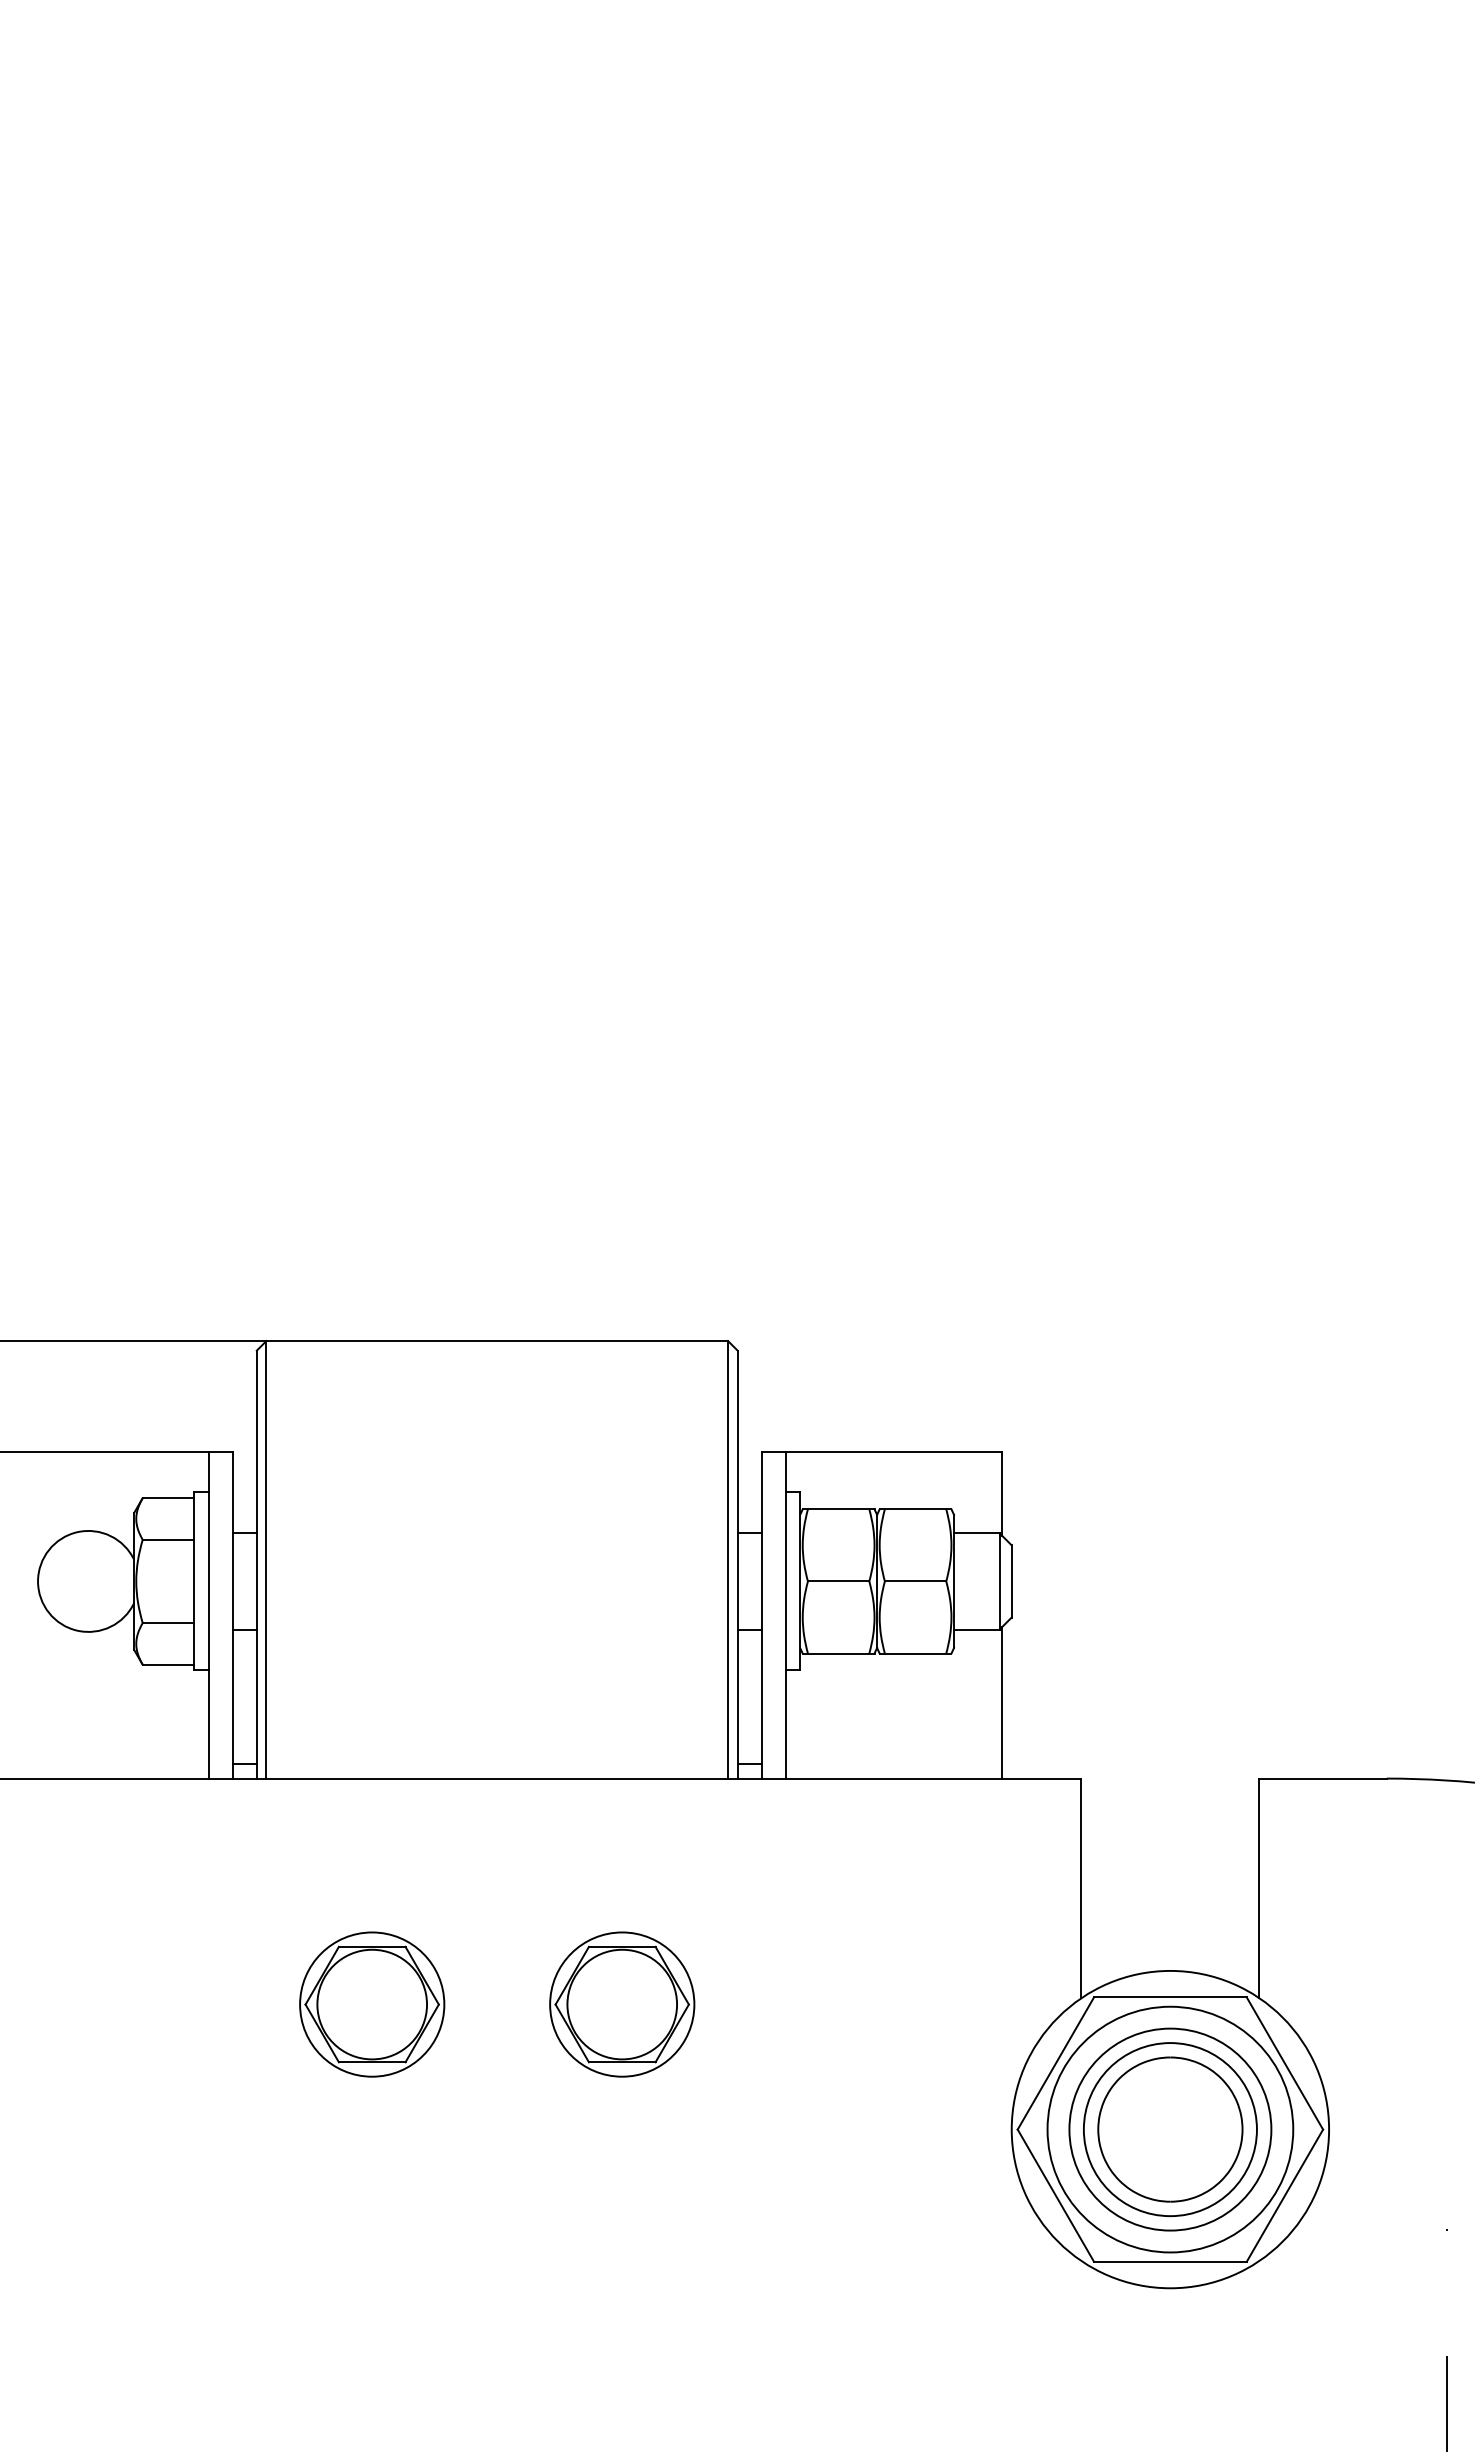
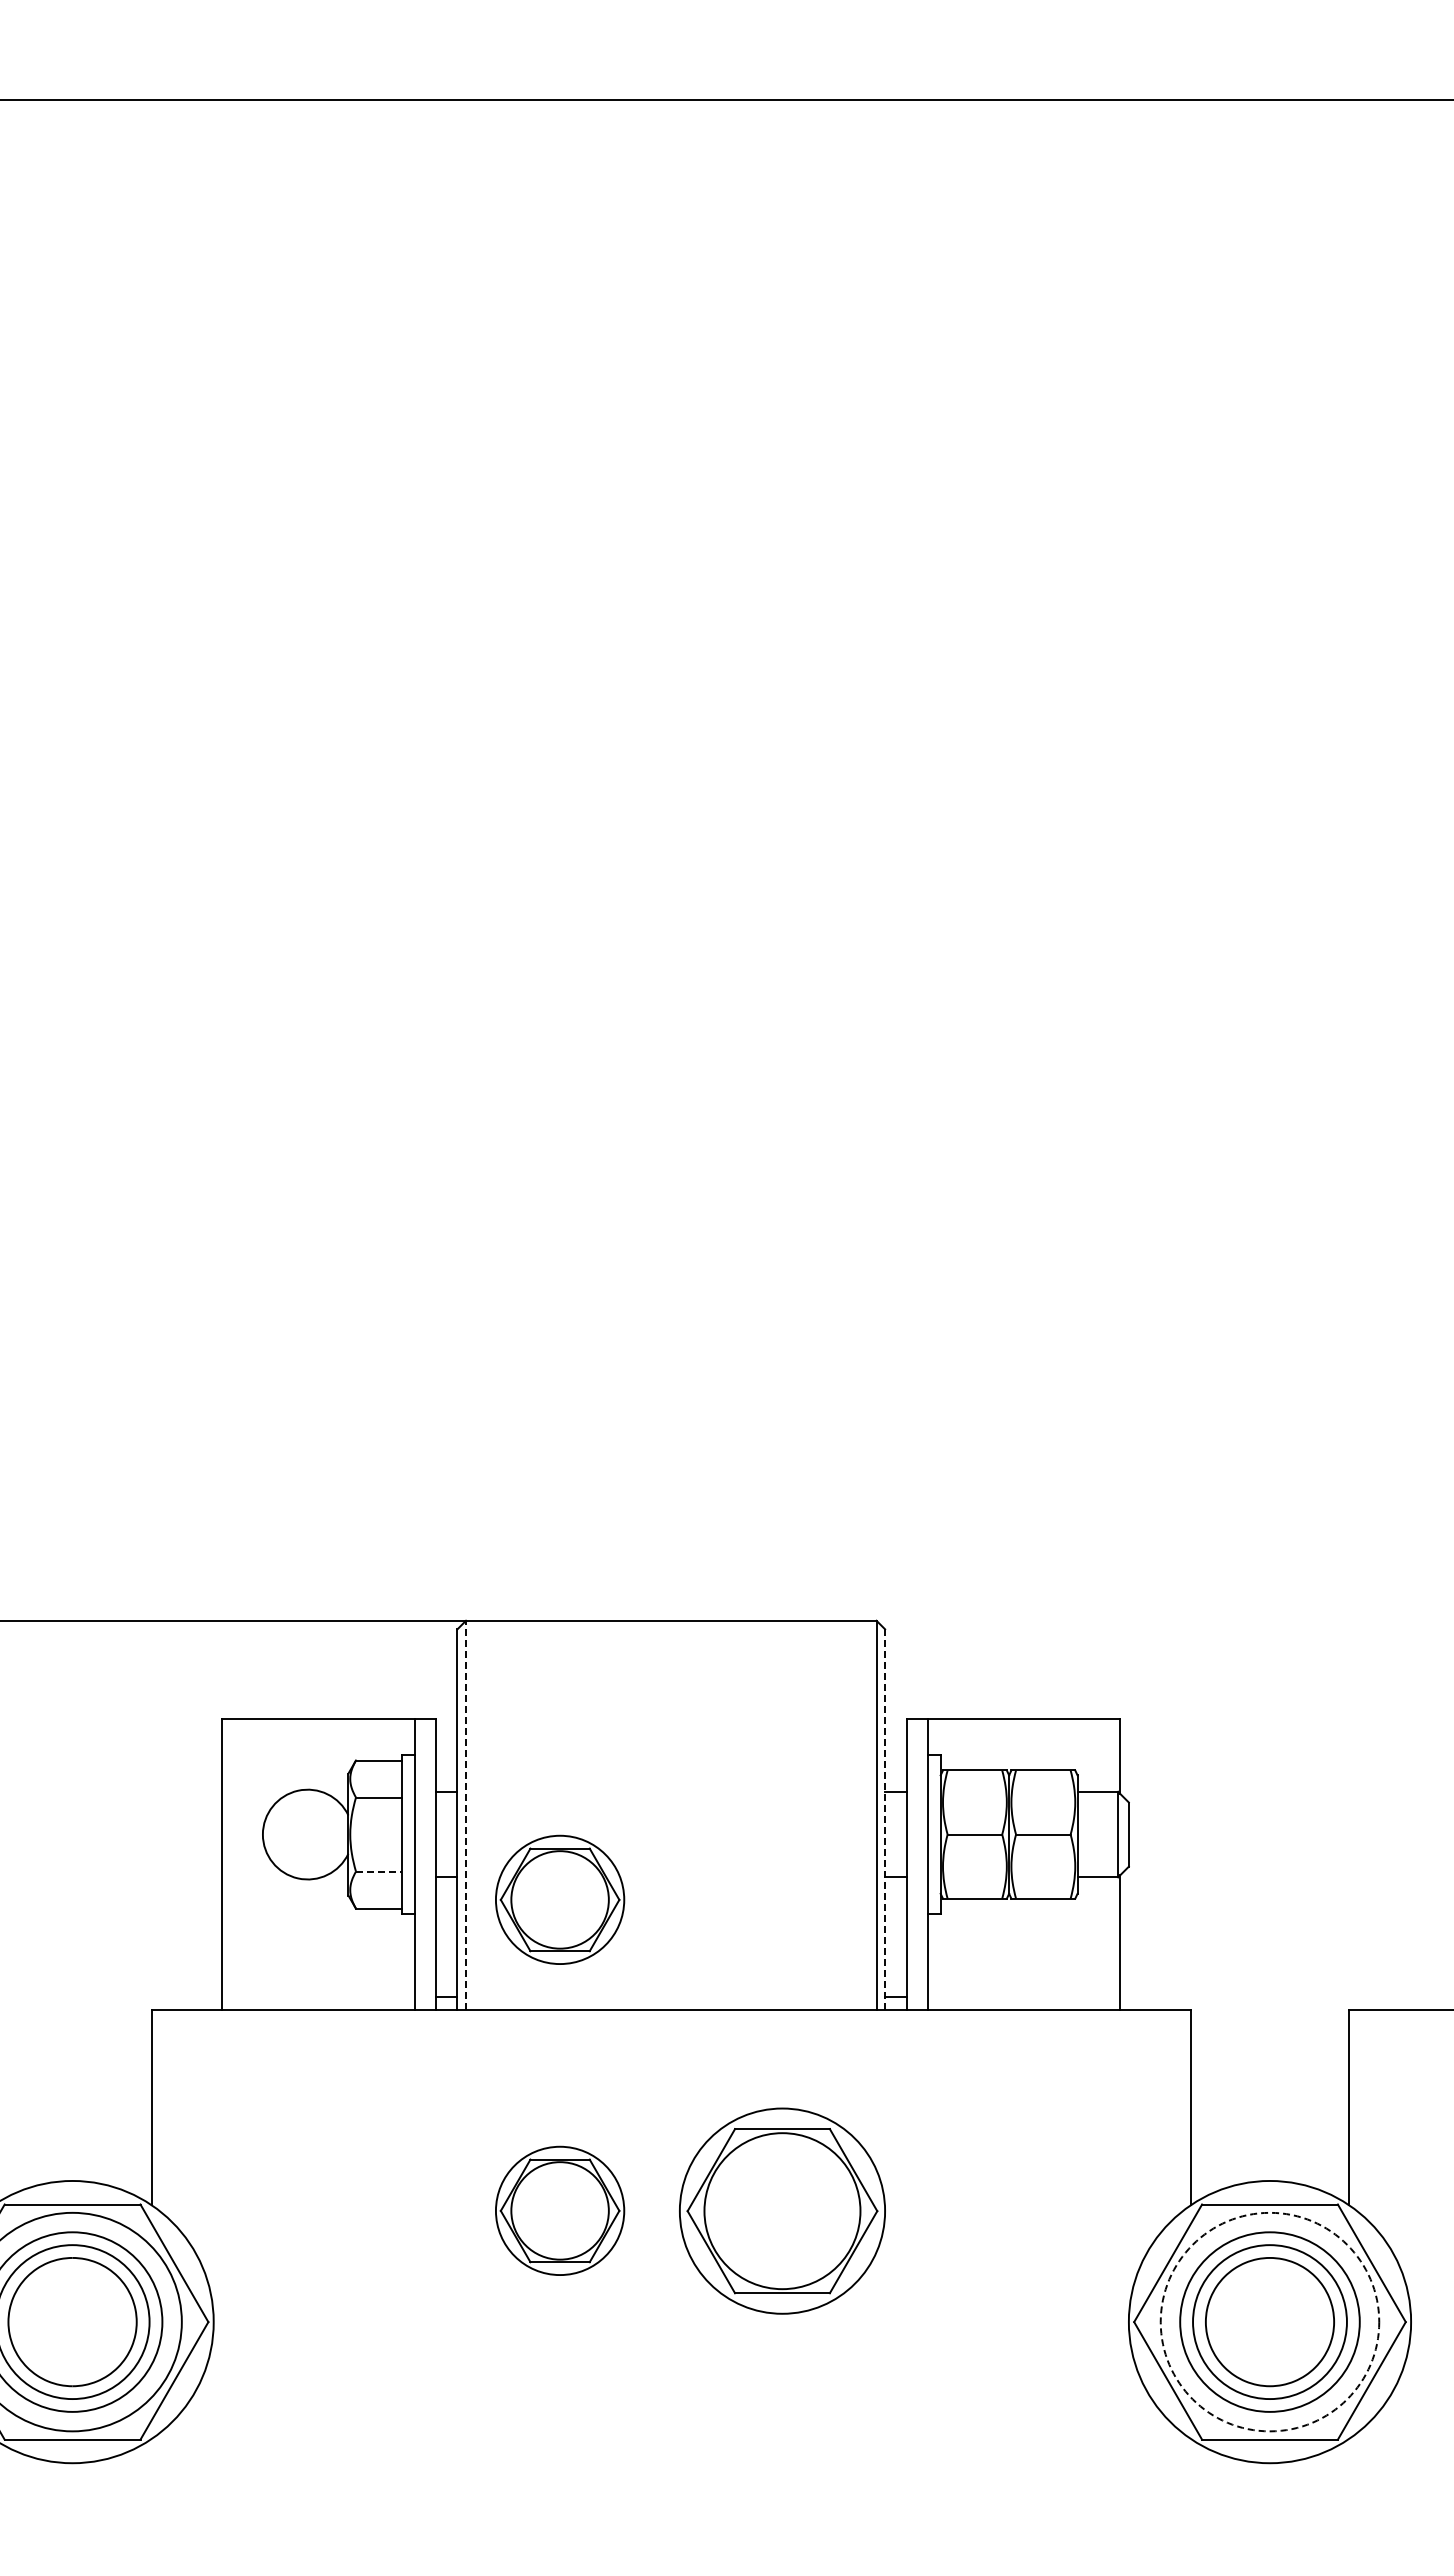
line: (266, 1559) -> (466, 1815), solid -> dashed
line: (738, 1564) -> (885, 1819), solid -> dashed
line: (168, 1622) -> (378, 1871), solid -> dashed
part: (372, 1654) -> (560, 1899), added
part: (622, 2004) -> (782, 2210), size x1.6
circle: (1169, 2128) -> (1269, 2321), solid -> dashed

